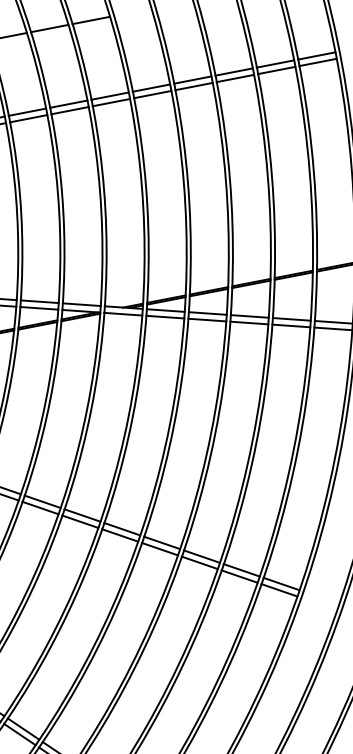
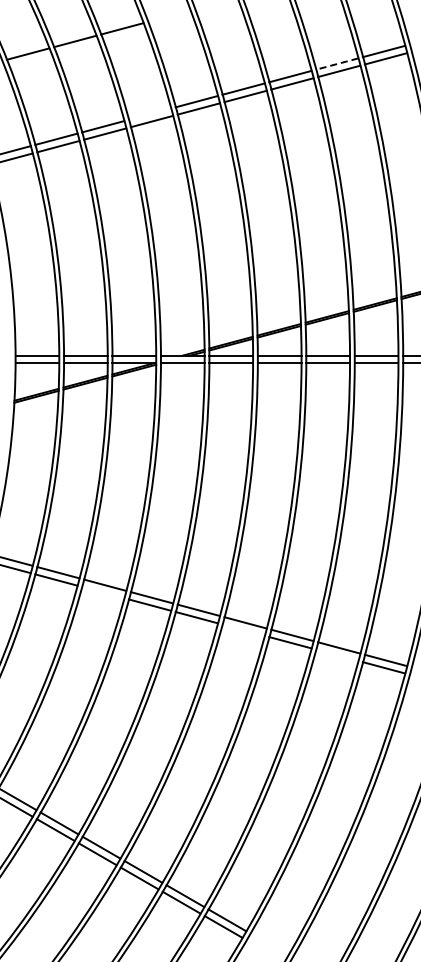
line: (275, 64) -> (337, 64), solid -> dashed
line: (109, 95) -> (149, 113), removed
line: (40, 507) -> (103, 592), removed
line: (159, 548) -> (243, 629), removed
line: (239, 575) -> (337, 654), removed

